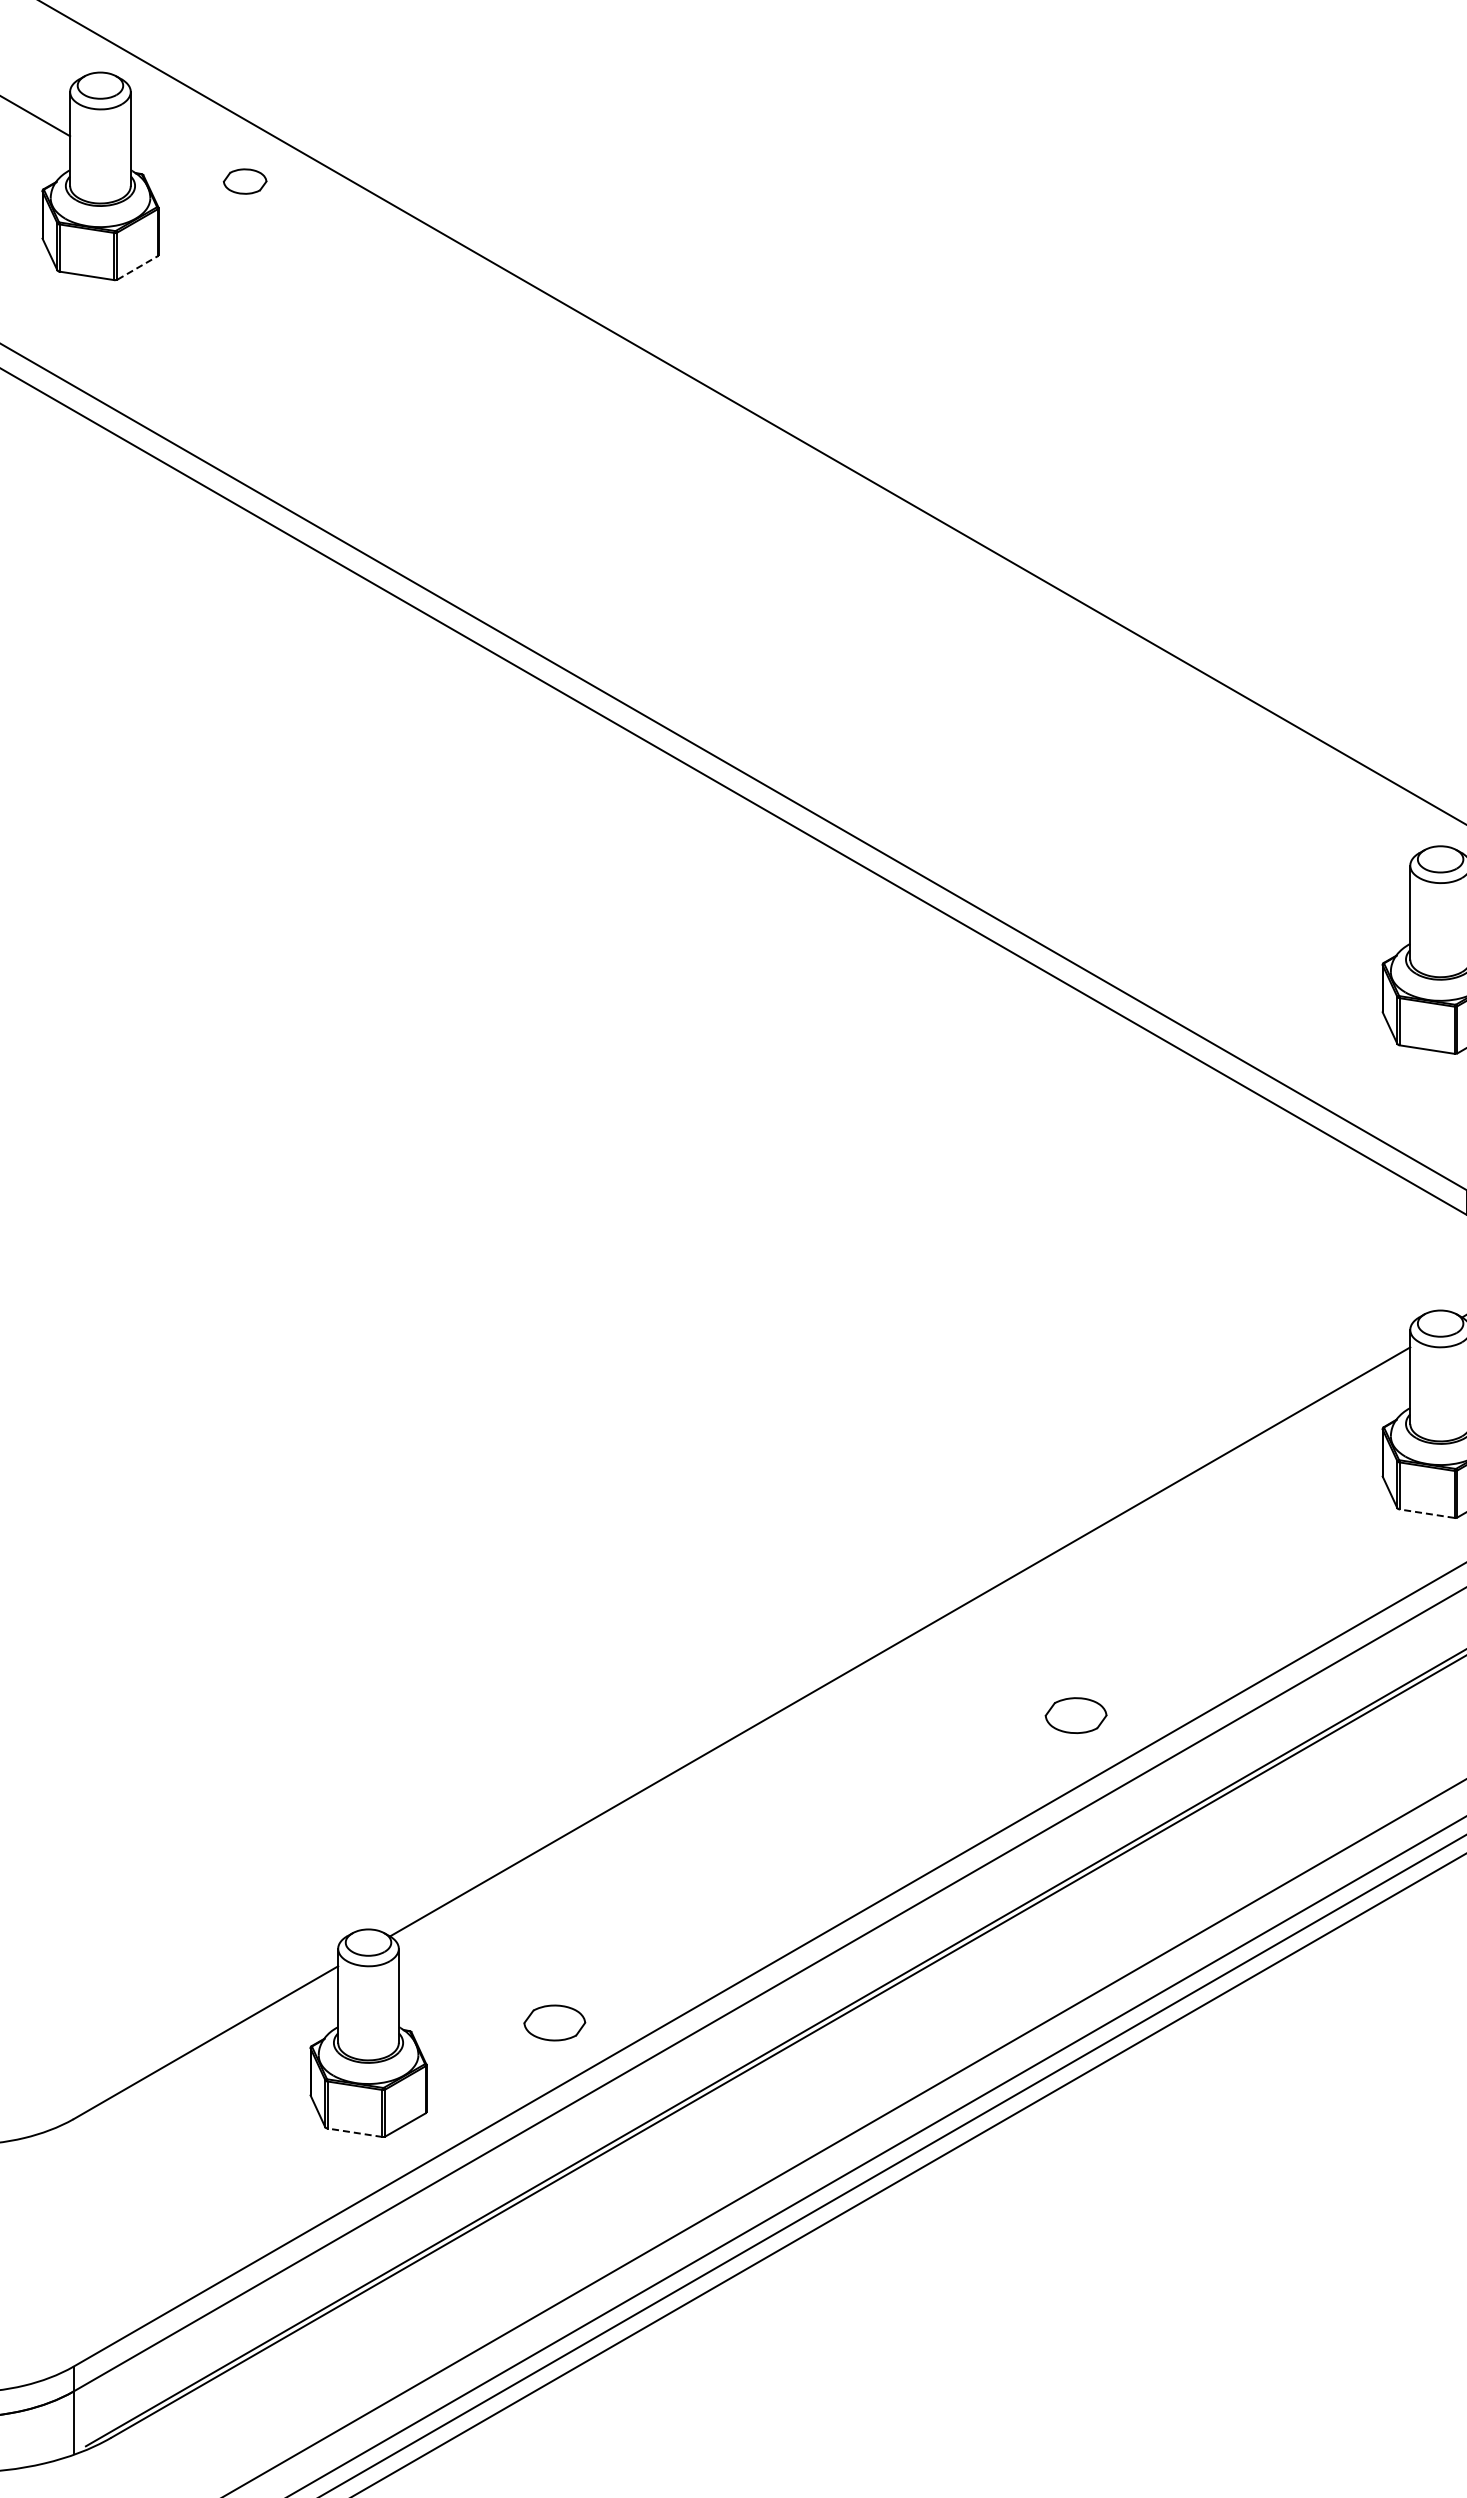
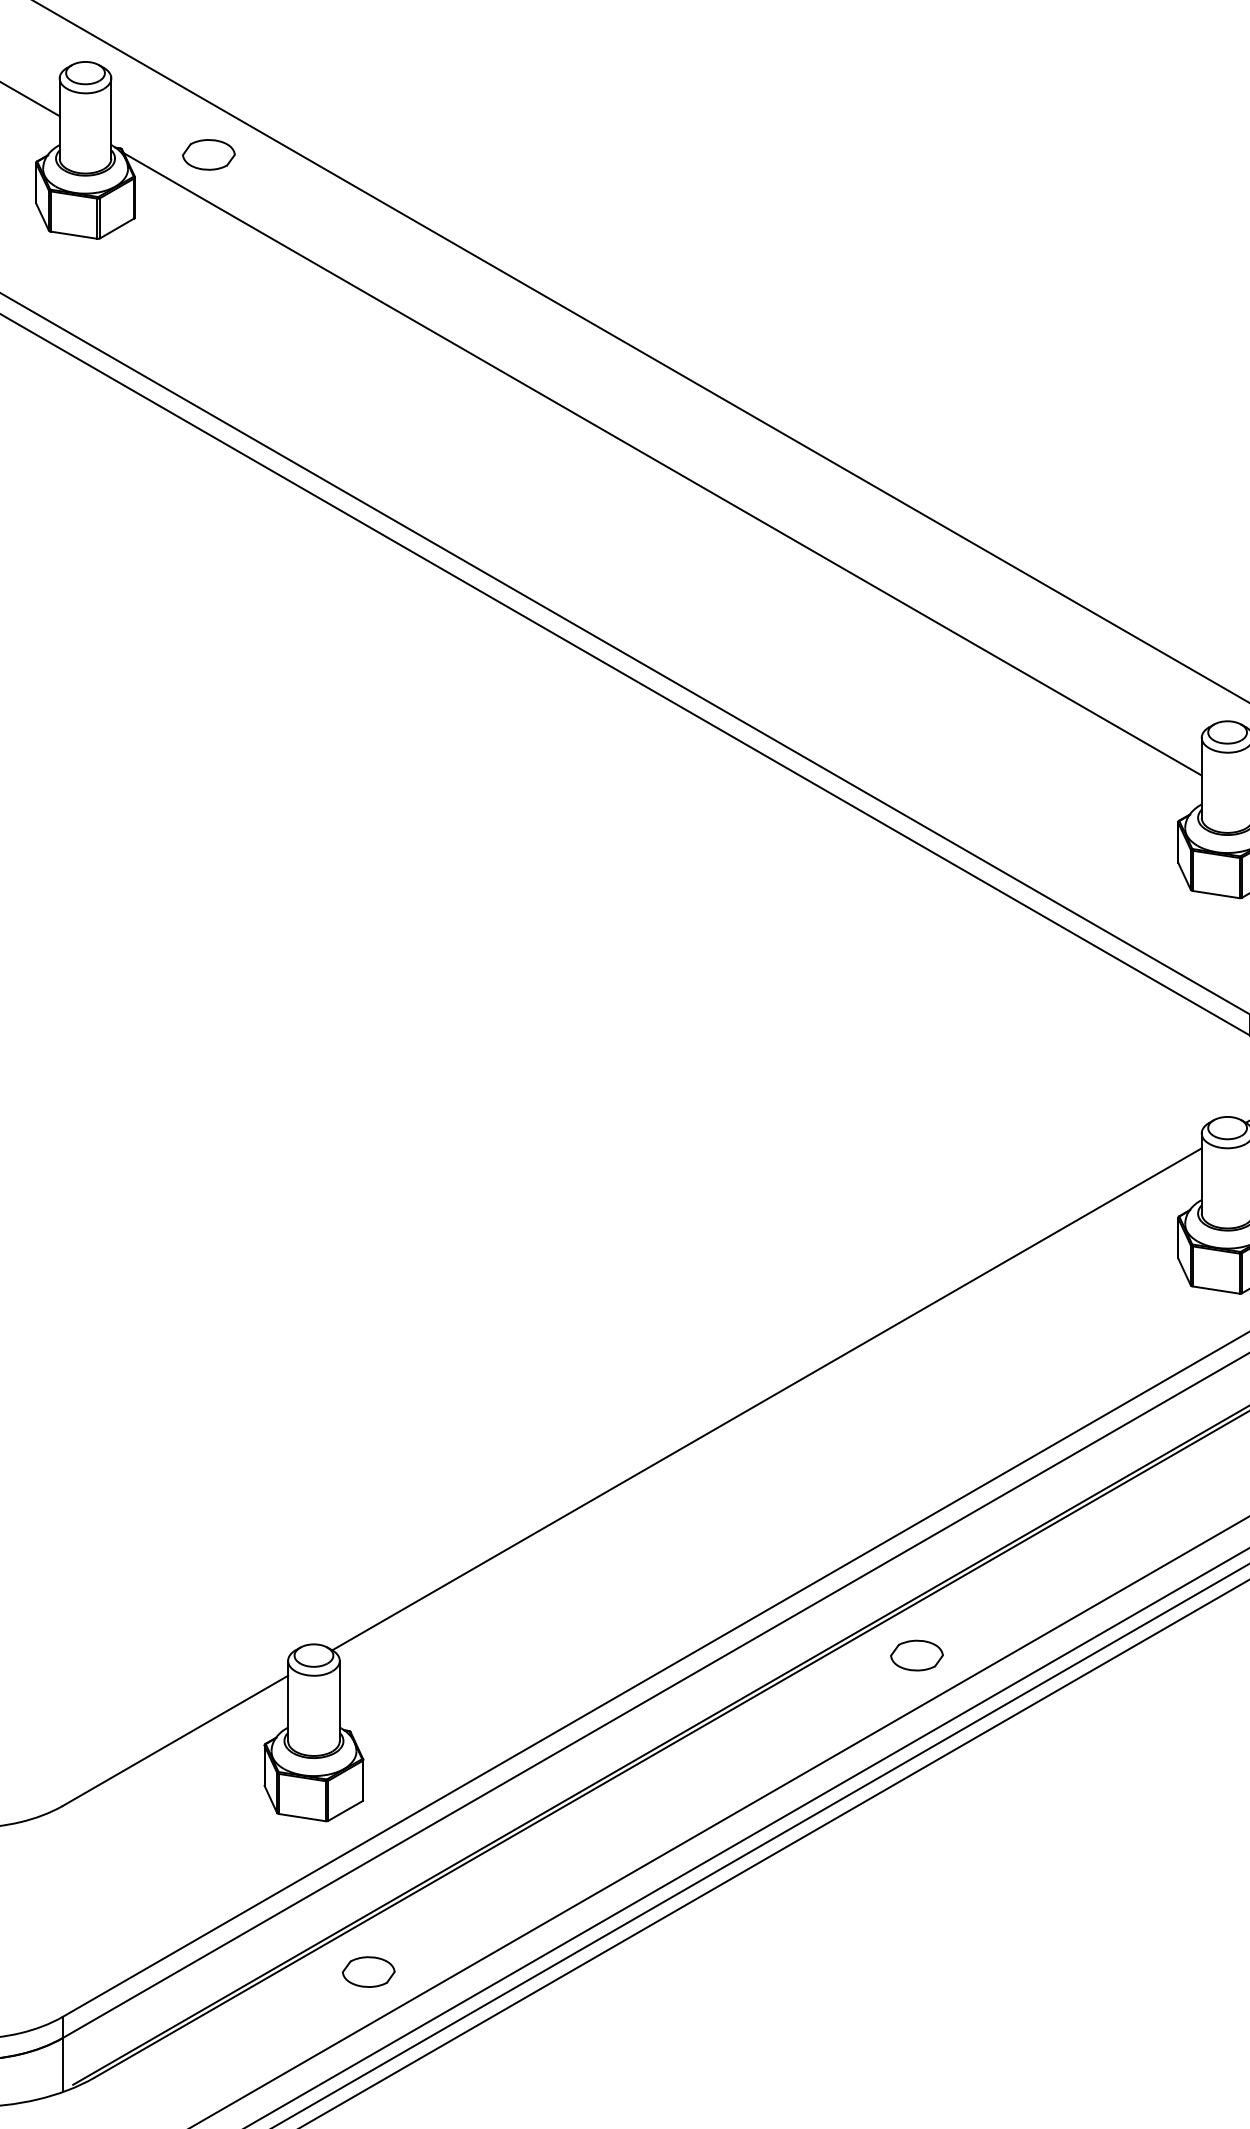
part: (244, 181) -> (208, 154), size x1.43
line: (137, 267) -> (117, 228), dashed -> solid
line: (777, 544) -> (662, 464), added
line: (1427, 1513) -> (1216, 1289), dashed -> solid
part: (1075, 1715) -> (916, 1655), moved
part: (554, 2022) -> (368, 1971), moved
line: (355, 2132) -> (302, 1817), dashed -> solid

